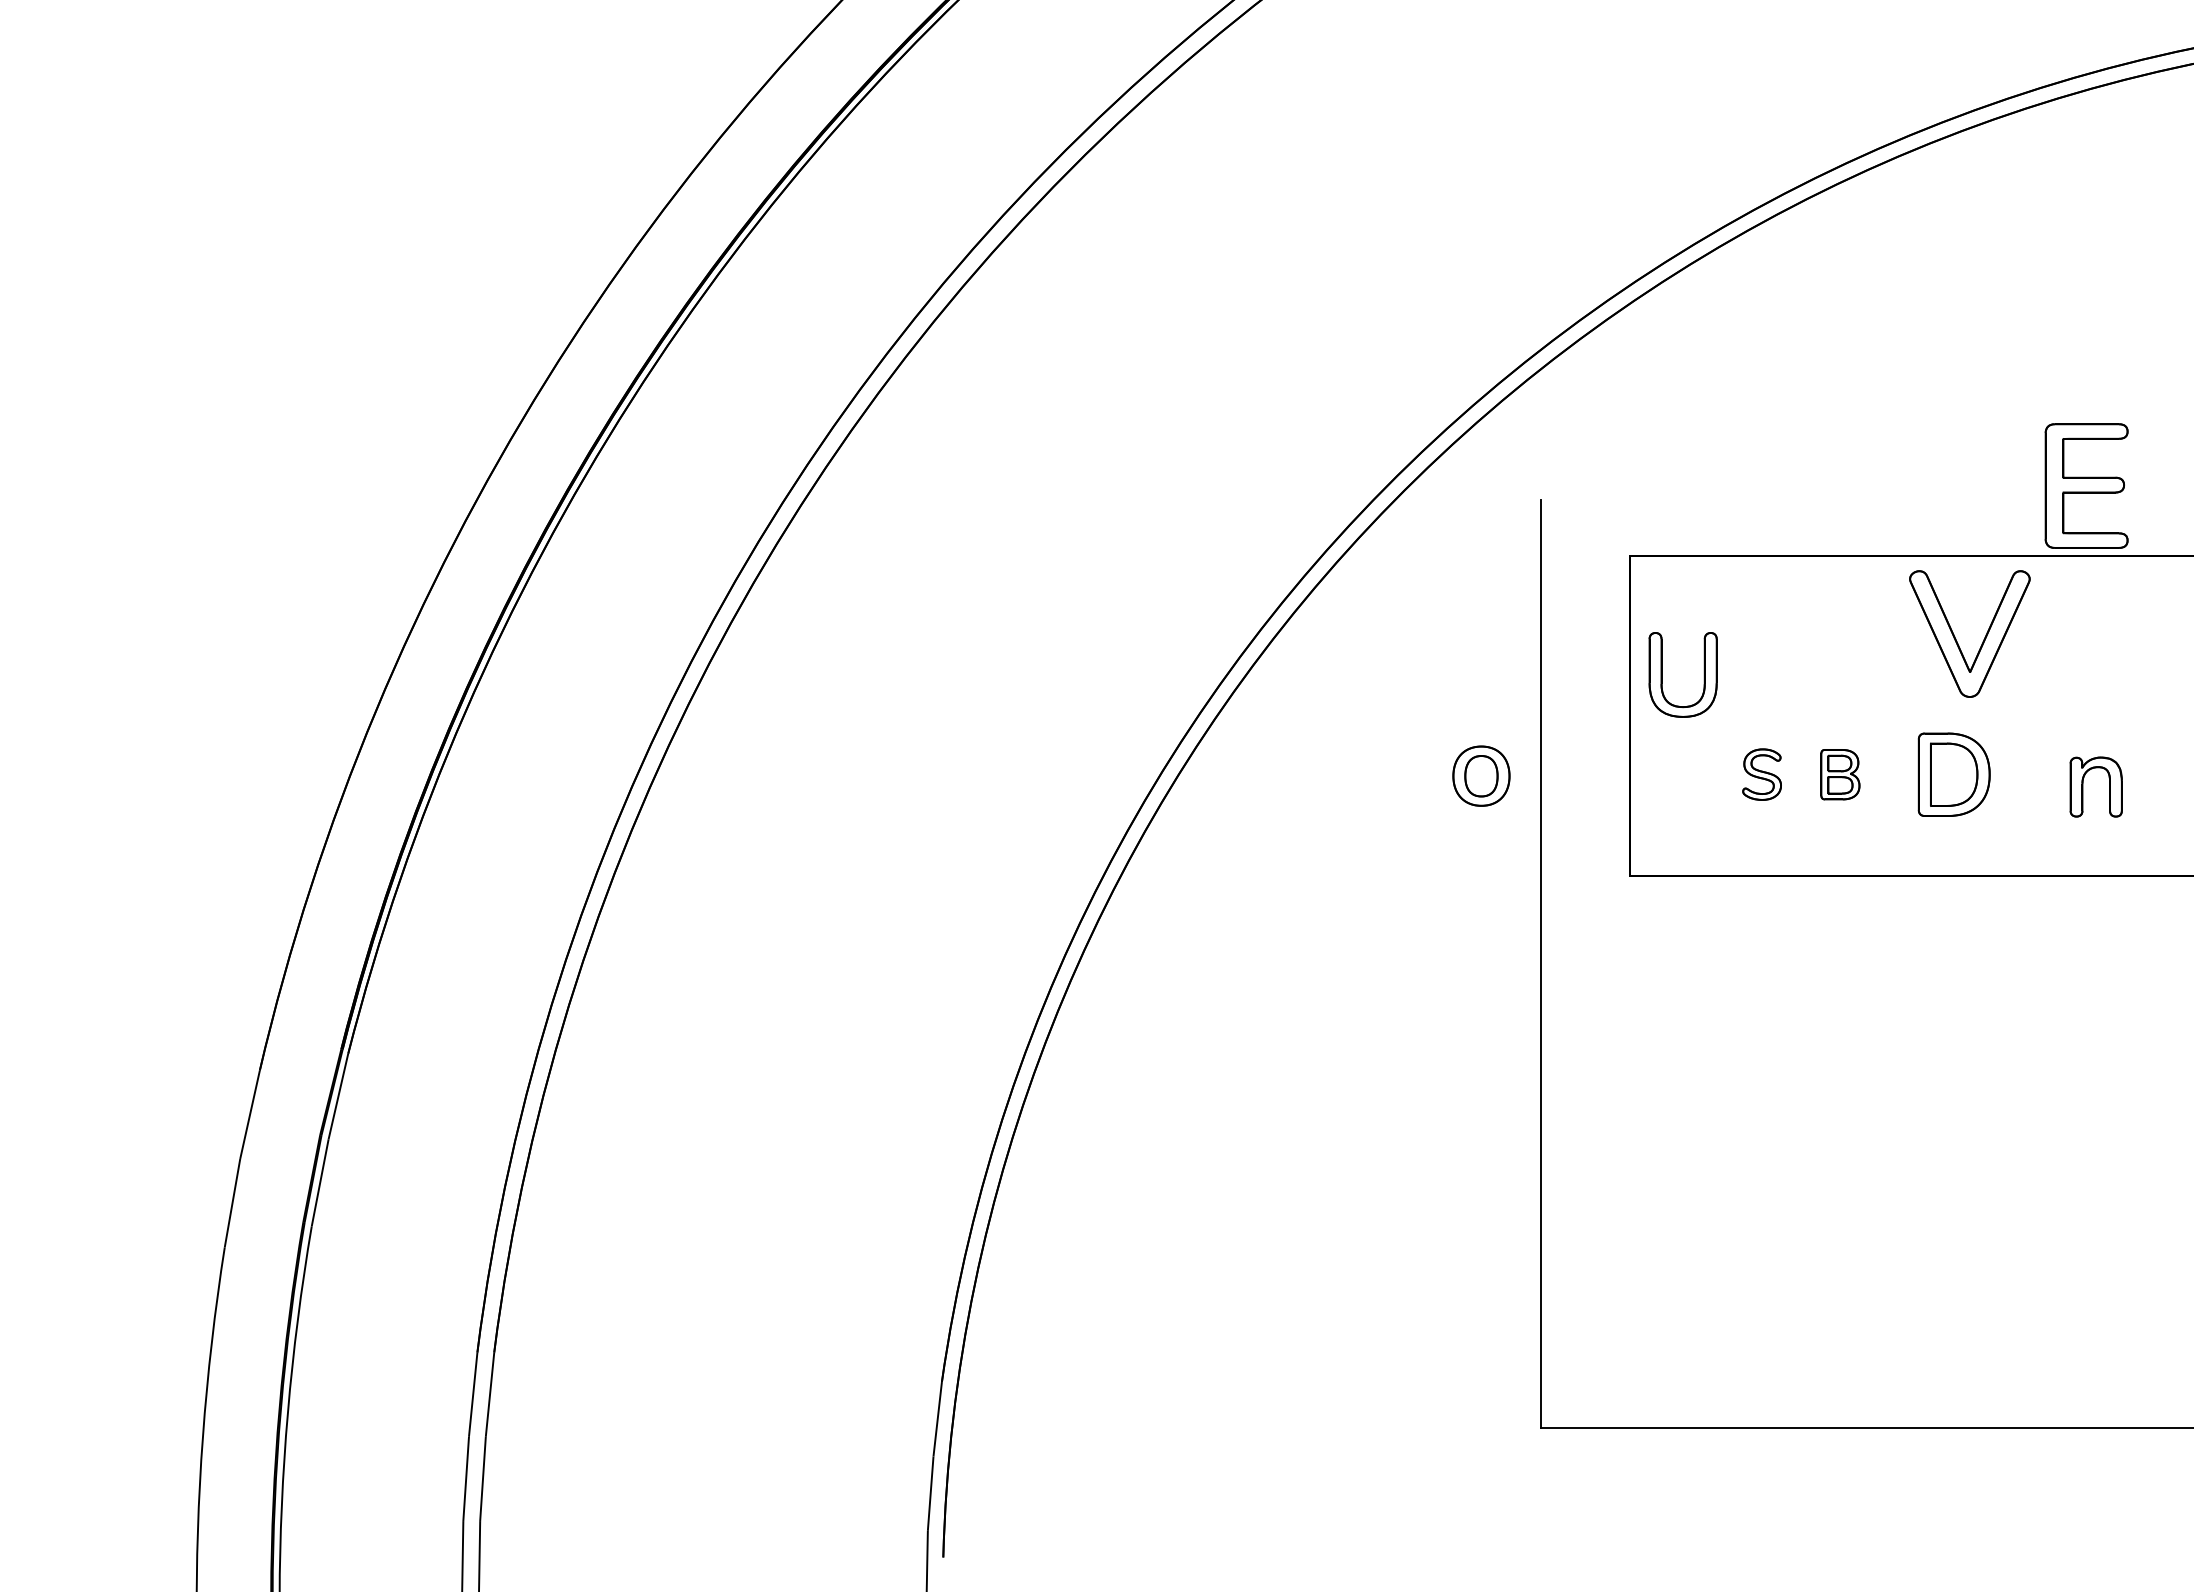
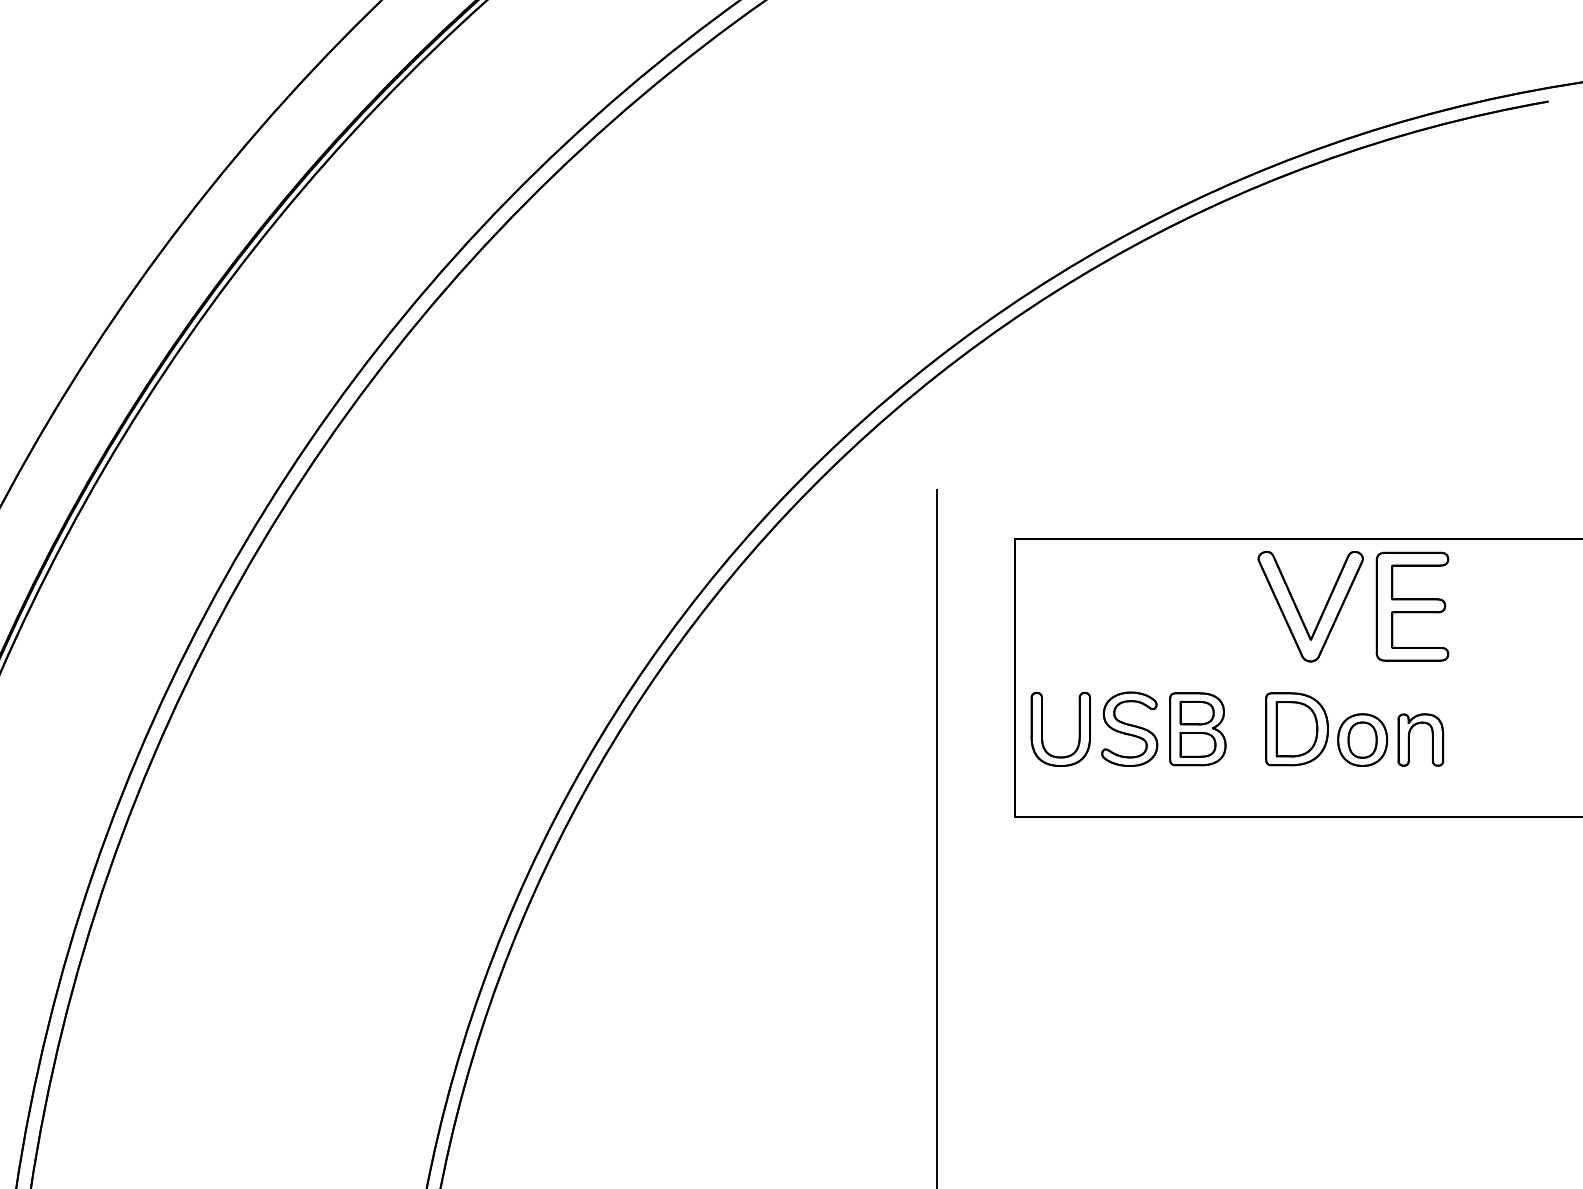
part: (2086, 485) -> (1412, 606), moved
part: (1662, 674) -> (1042, 729), moved
part: (1761, 774) -> (1129, 729), size x1.67
part: (1840, 774) -> (1197, 729), size x1.67
part: (1481, 775) -> (1362, 739), moved

